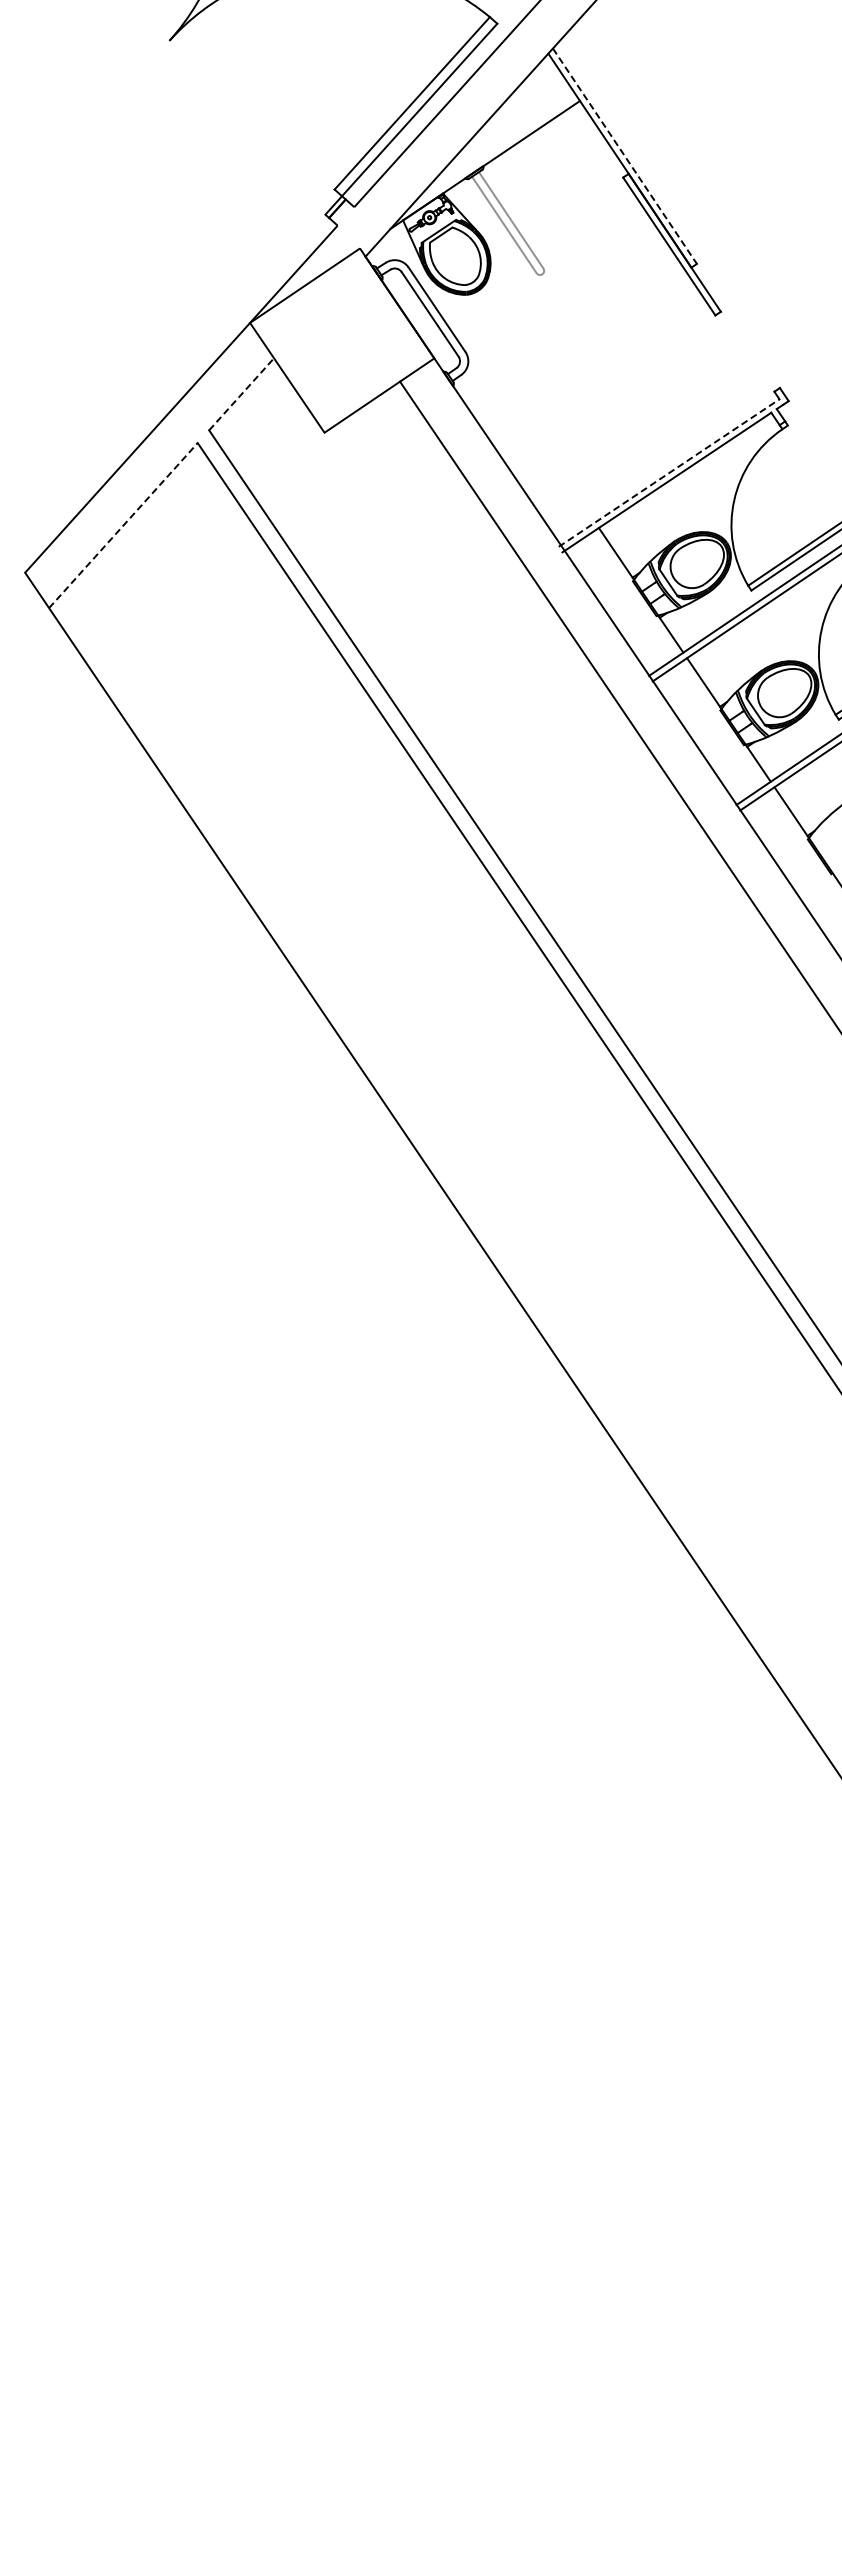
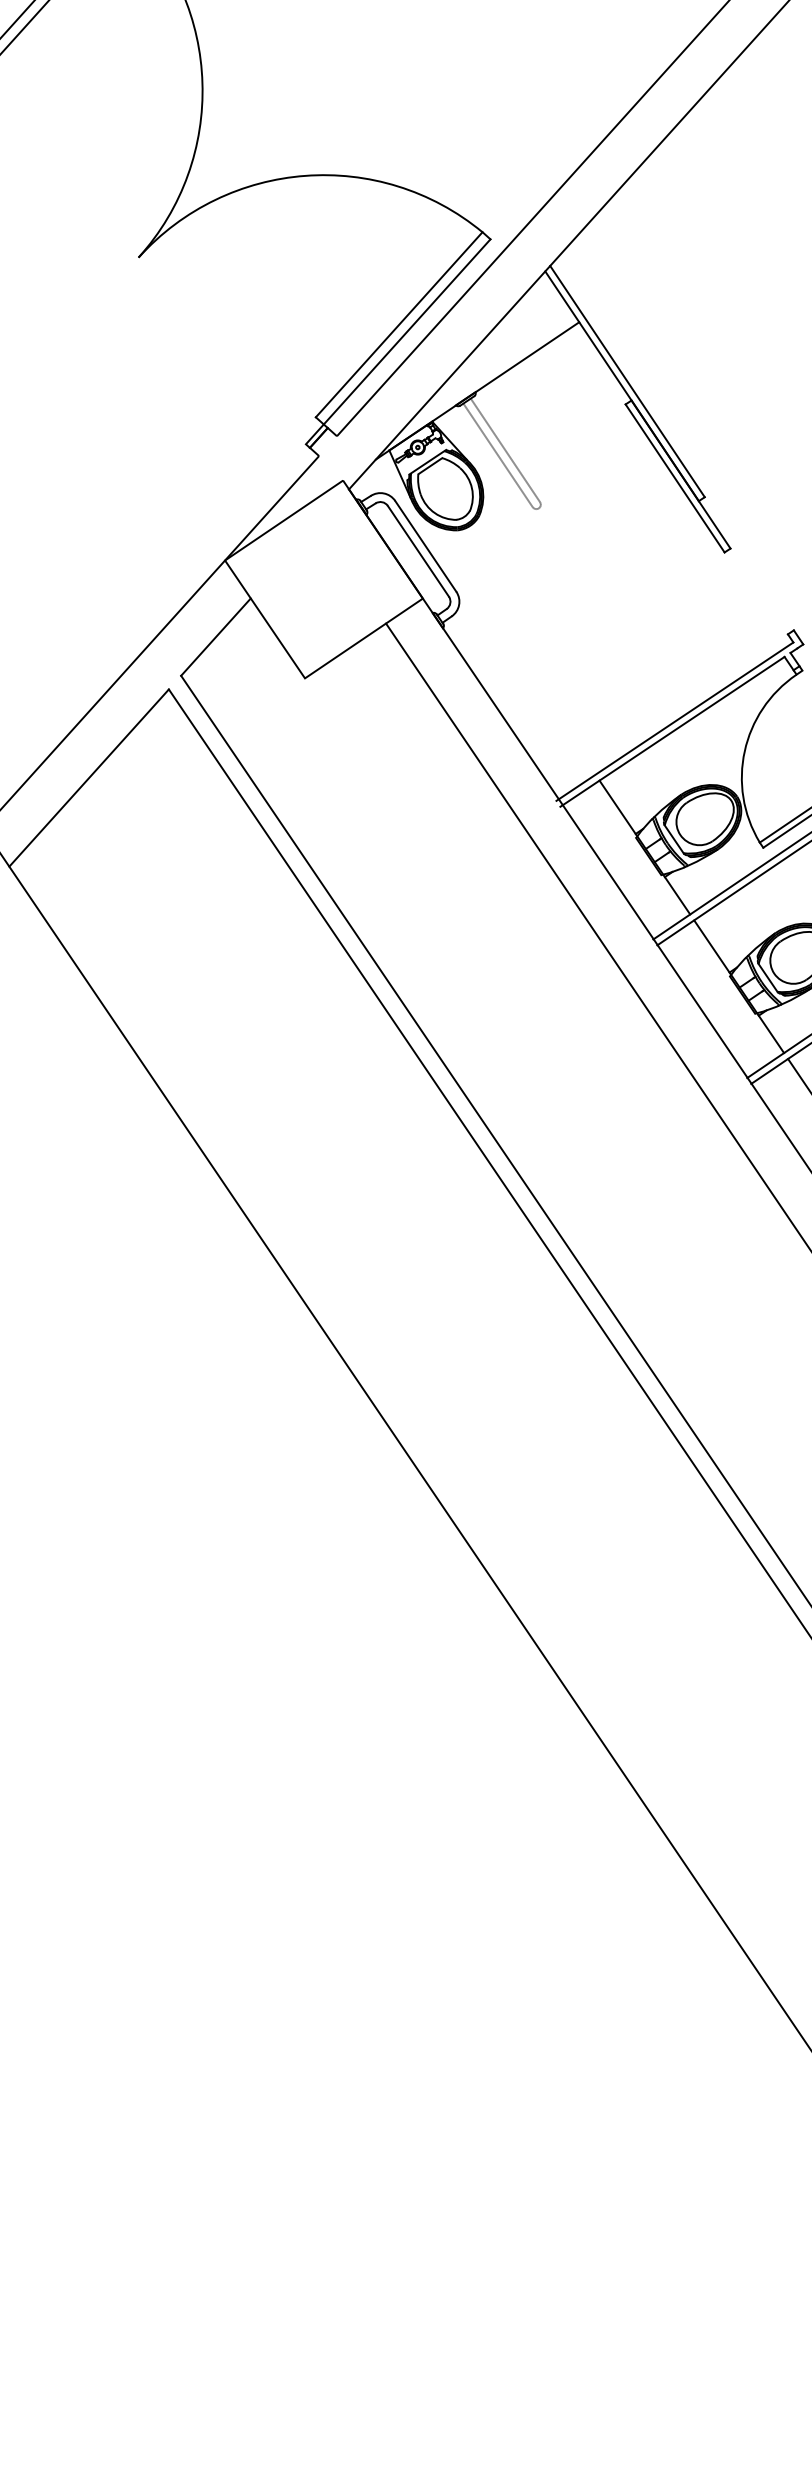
line: (624, 156) -> (627, 381), dashed -> solid
line: (241, 393) -> (215, 636), dashed -> solid
line: (669, 473) -> (675, 722), dashed -> solid
line: (123, 525) -> (89, 777), dashed -> solid

